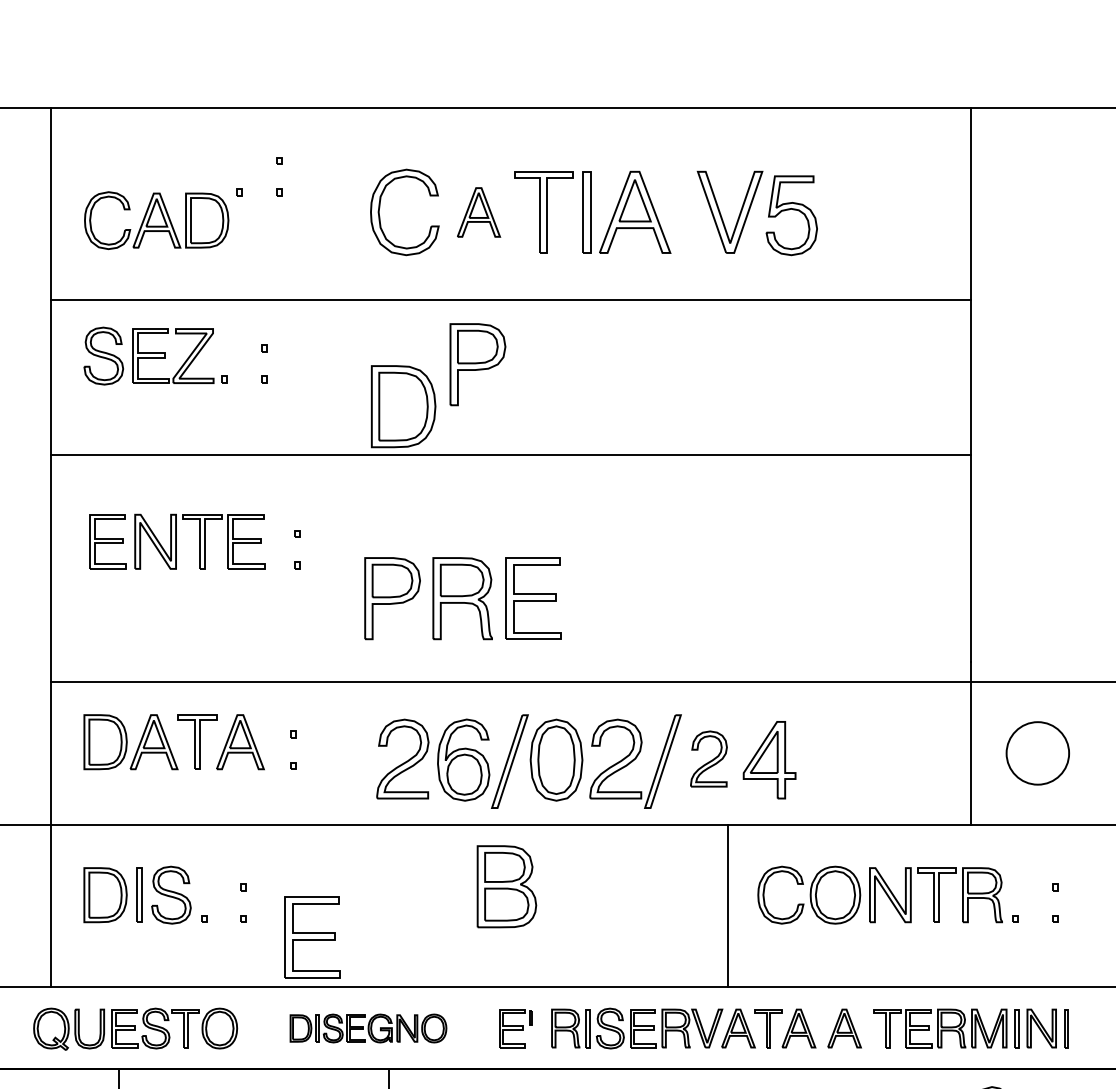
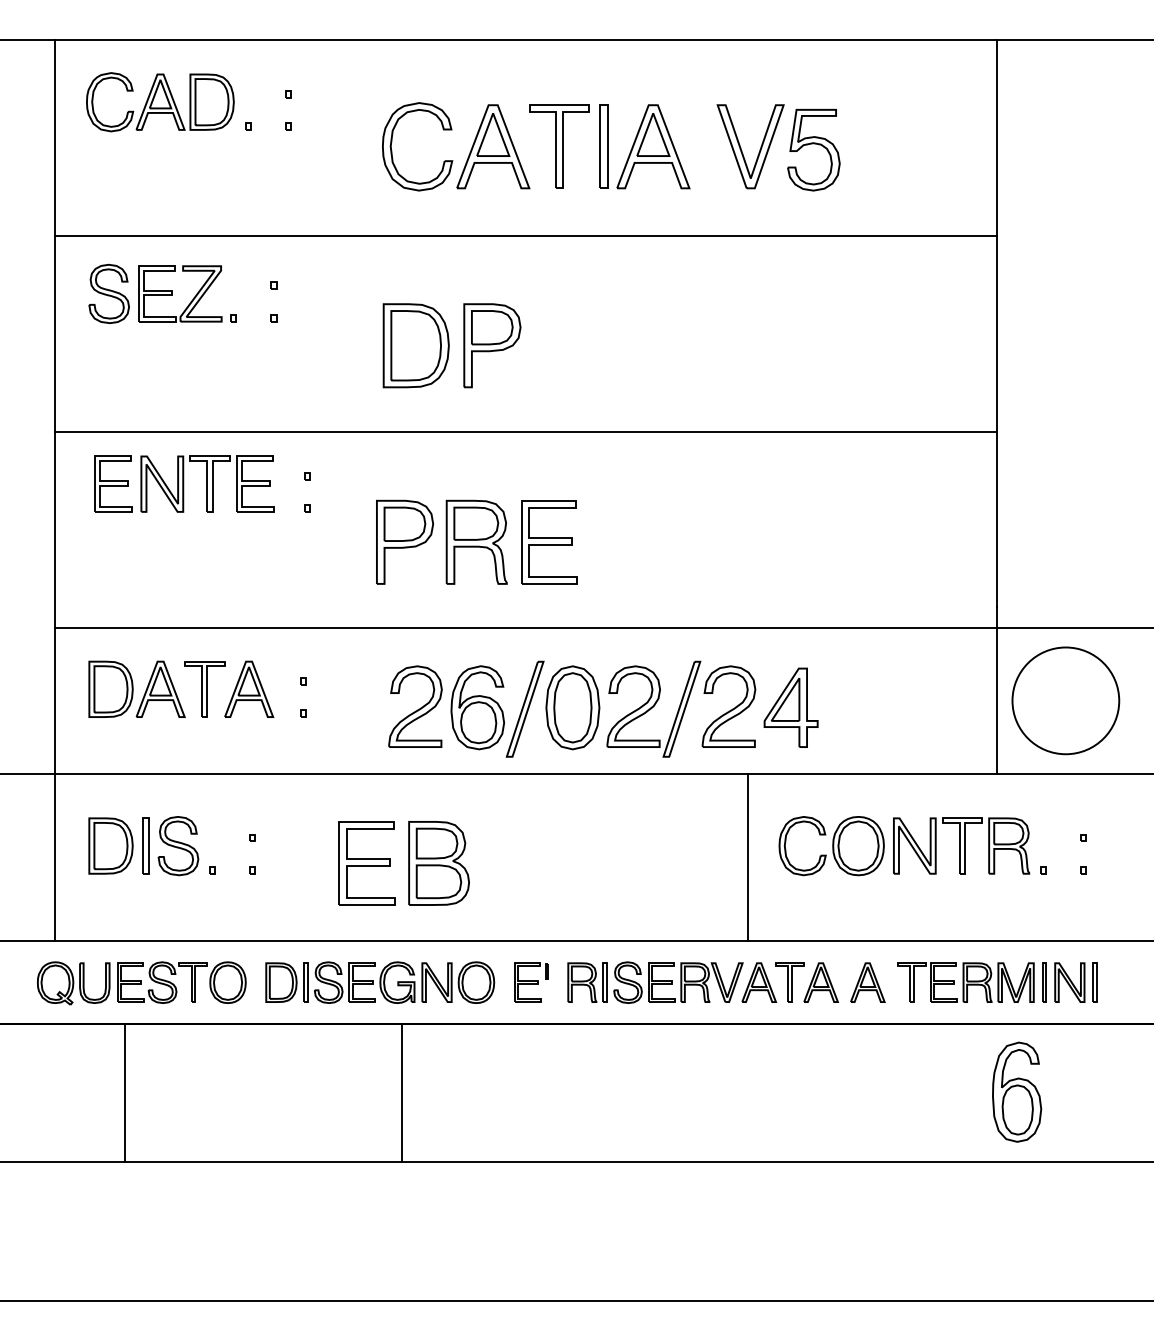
part: (479, 212) -> (493, 146), size x1.67
part: (156, 220) -> (160, 102), moved
part: (478, 364) -> (492, 345), moved
line: (511, 454) -> (526, 431), moved
circle: (1037, 753) -> (1065, 700), size x1.67
part: (708, 758) -> (728, 706), size x1.43
part: (506, 886) -> (438, 863), moved
part: (312, 937) -> (366, 863), moved
part: (368, 1028) -> (380, 982), size x1.43

